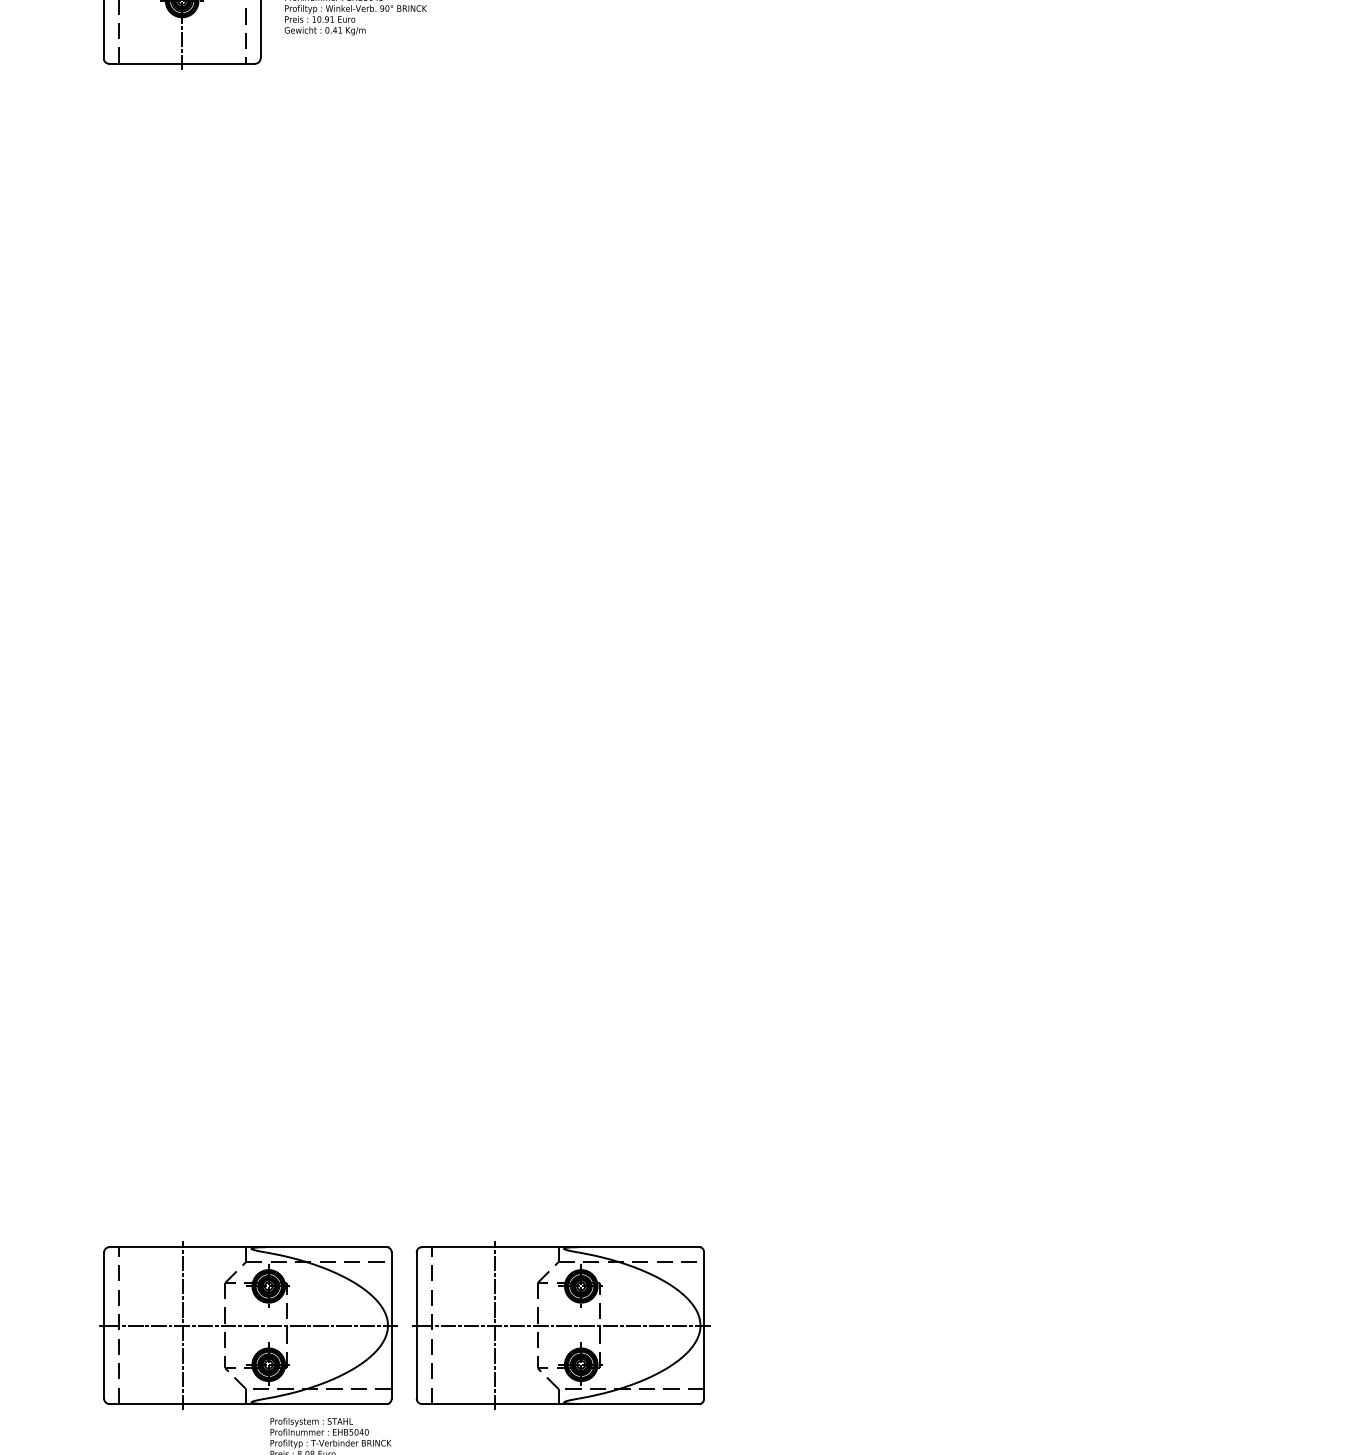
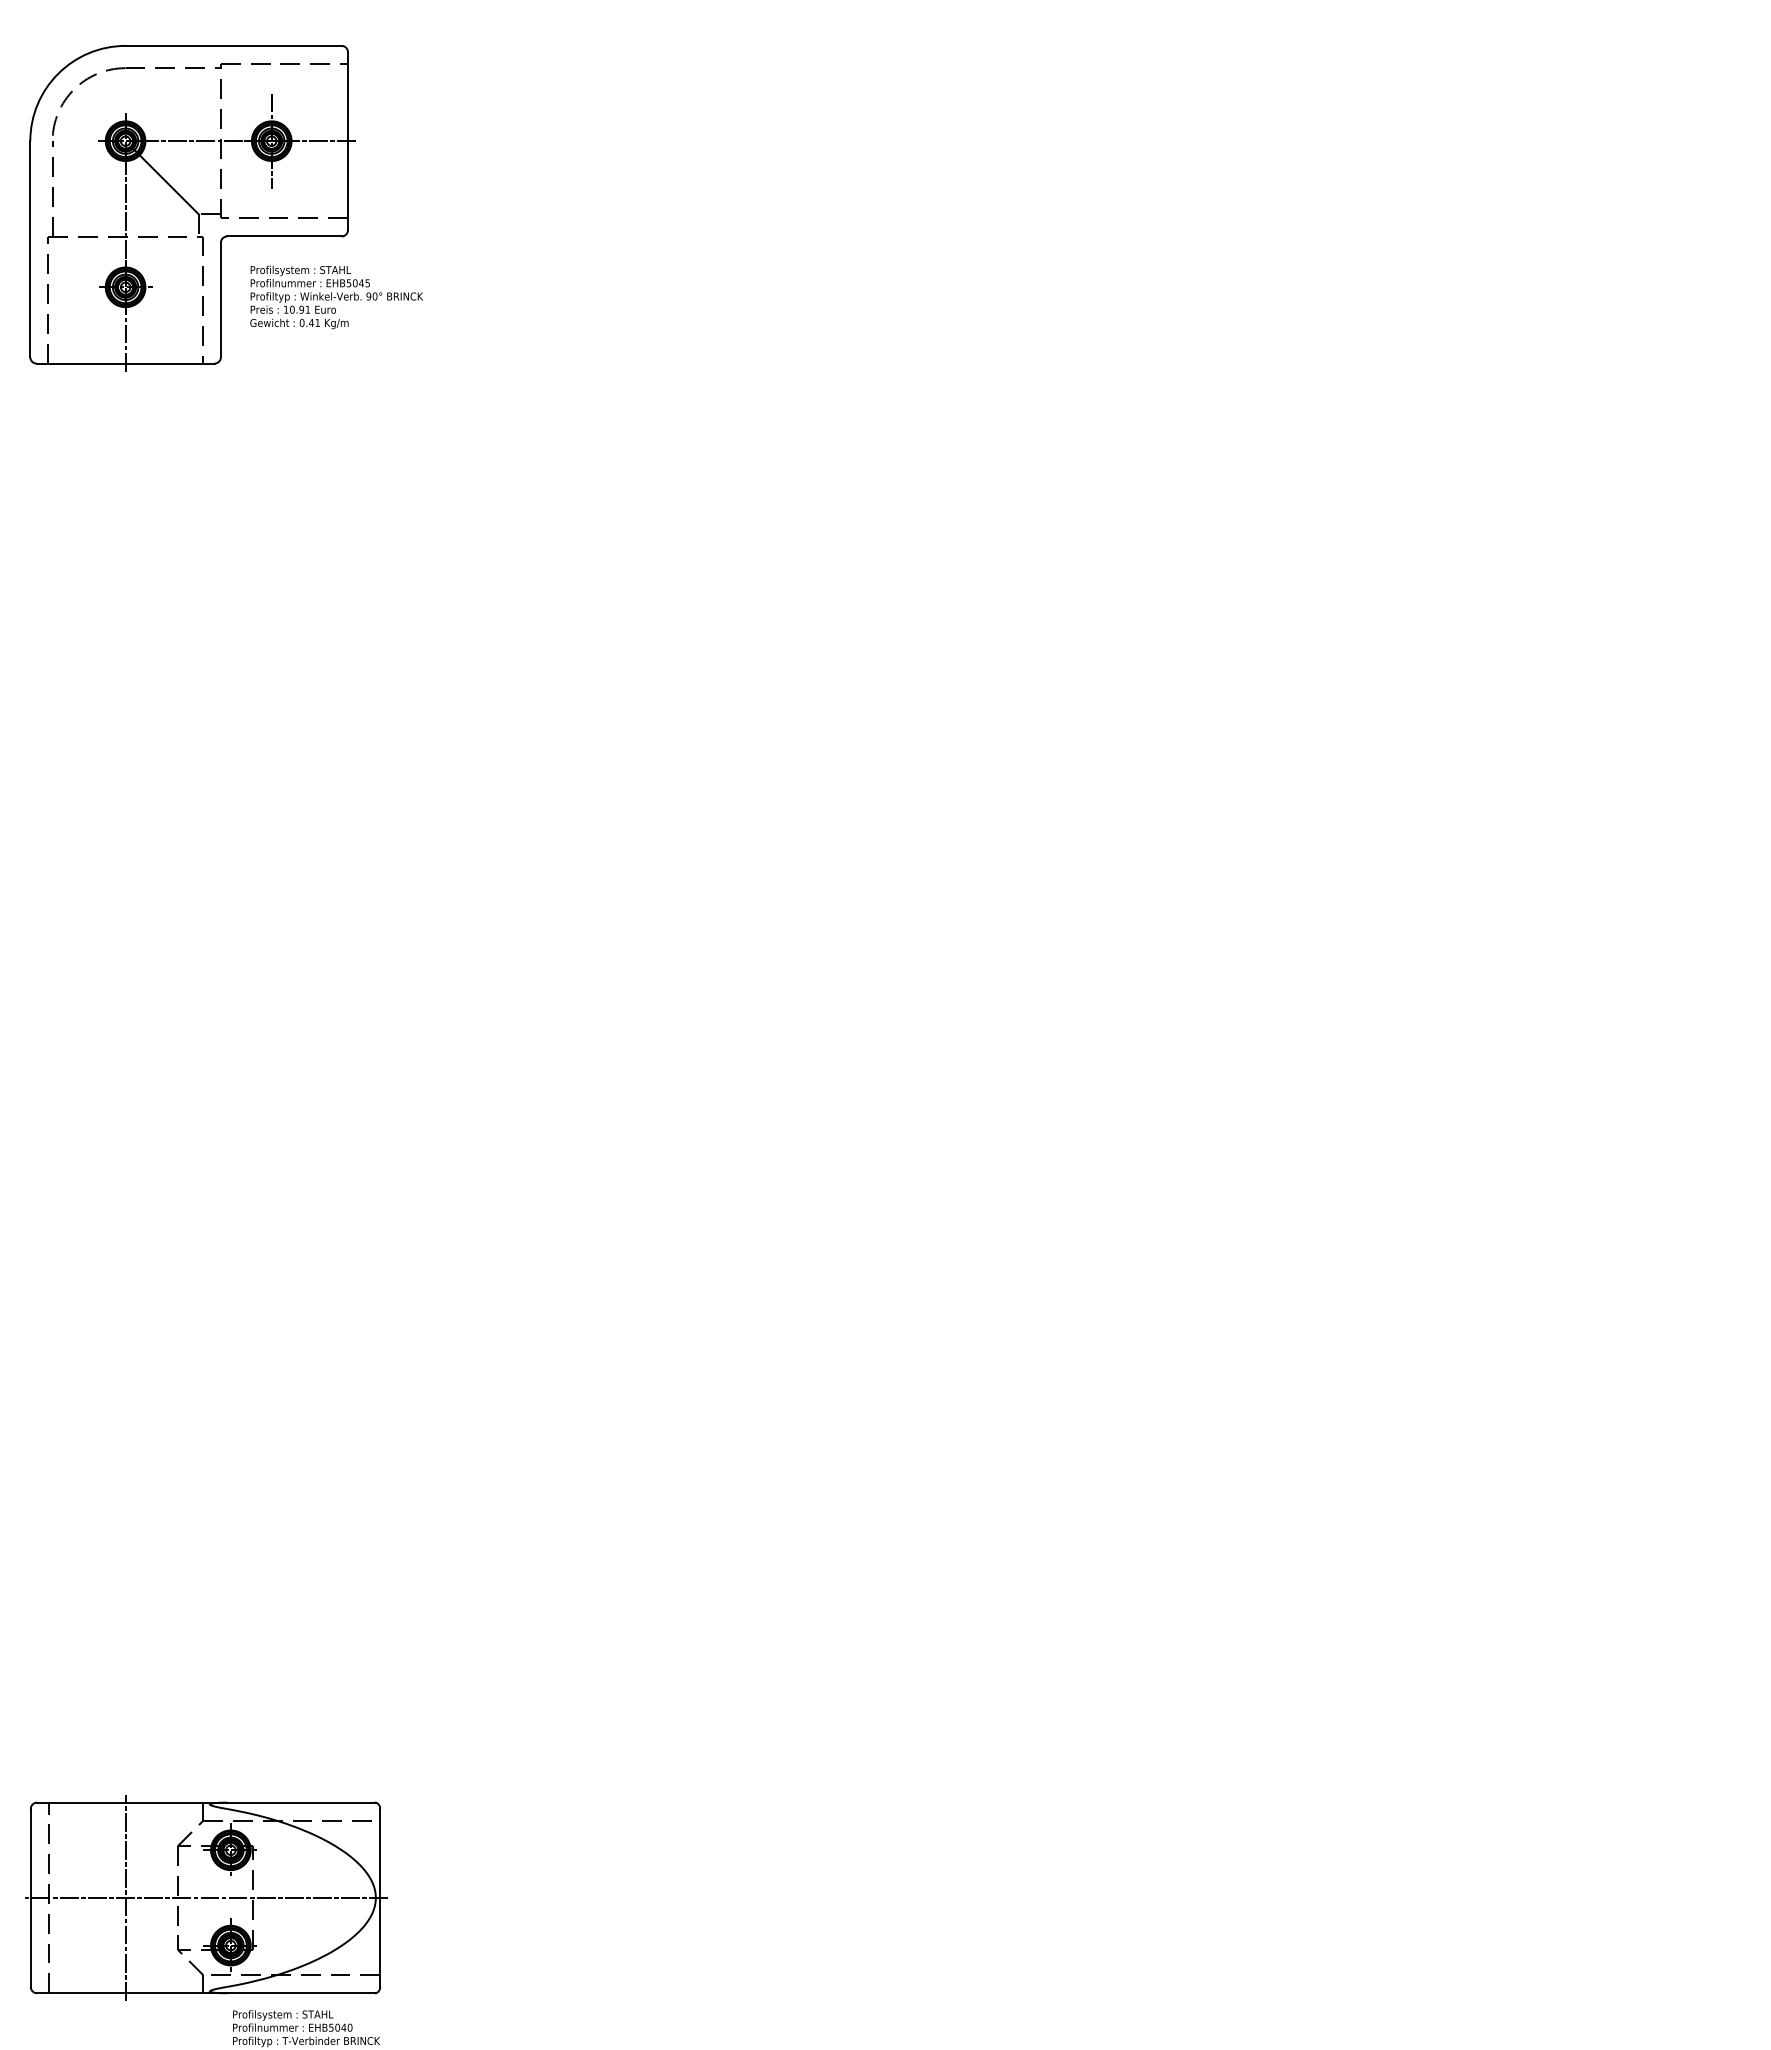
part: (561, 1325) -> (586, 1897), removed

